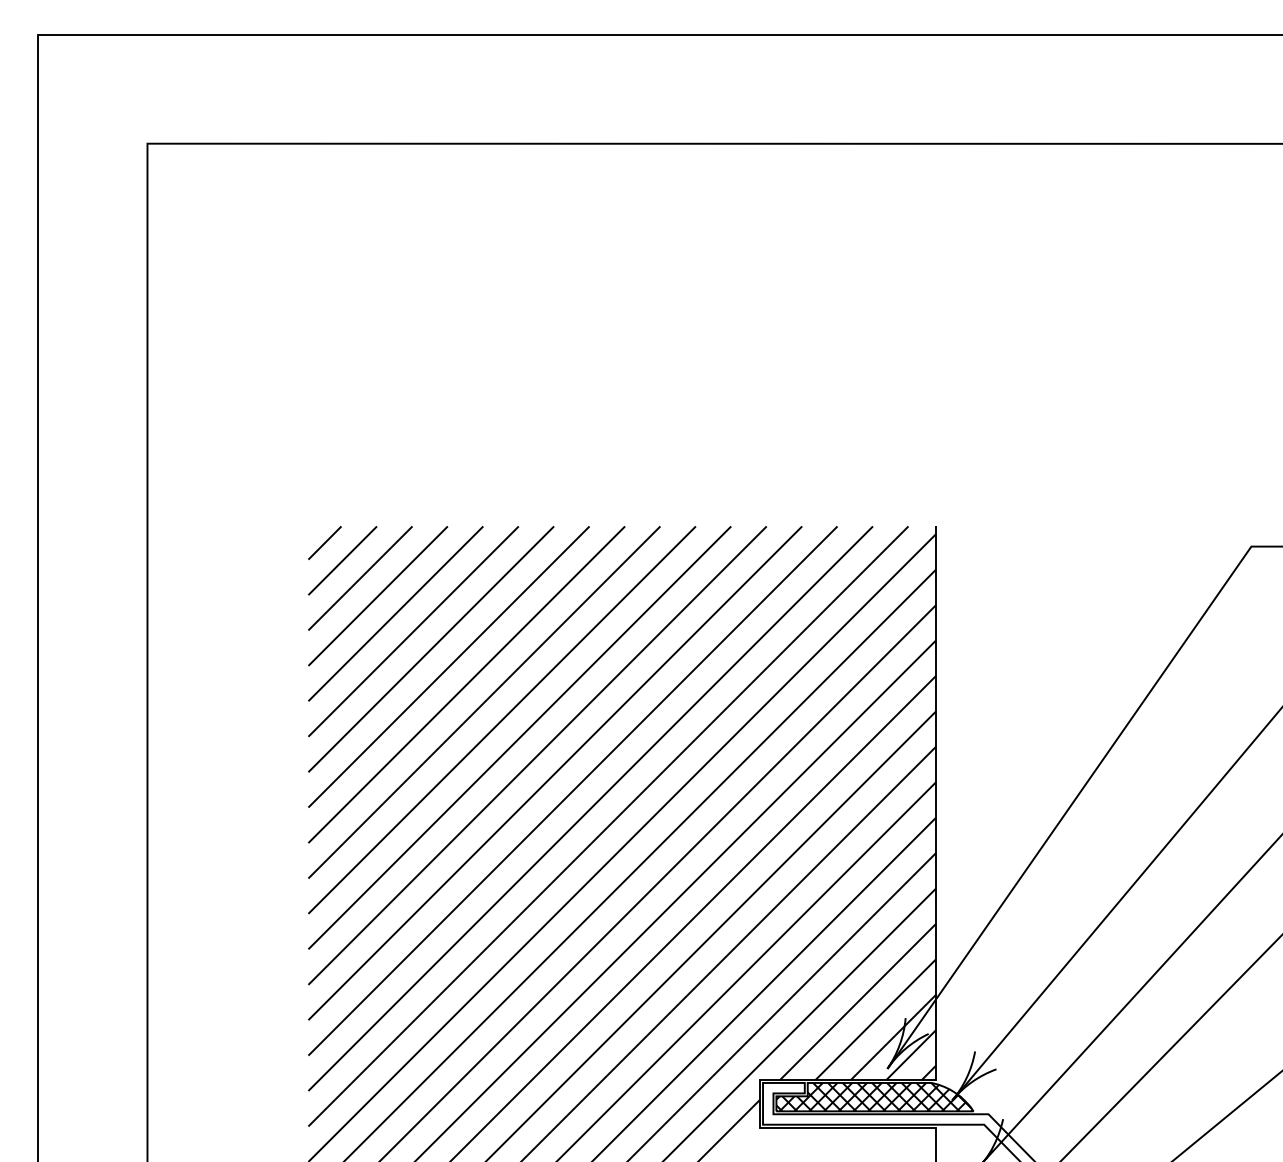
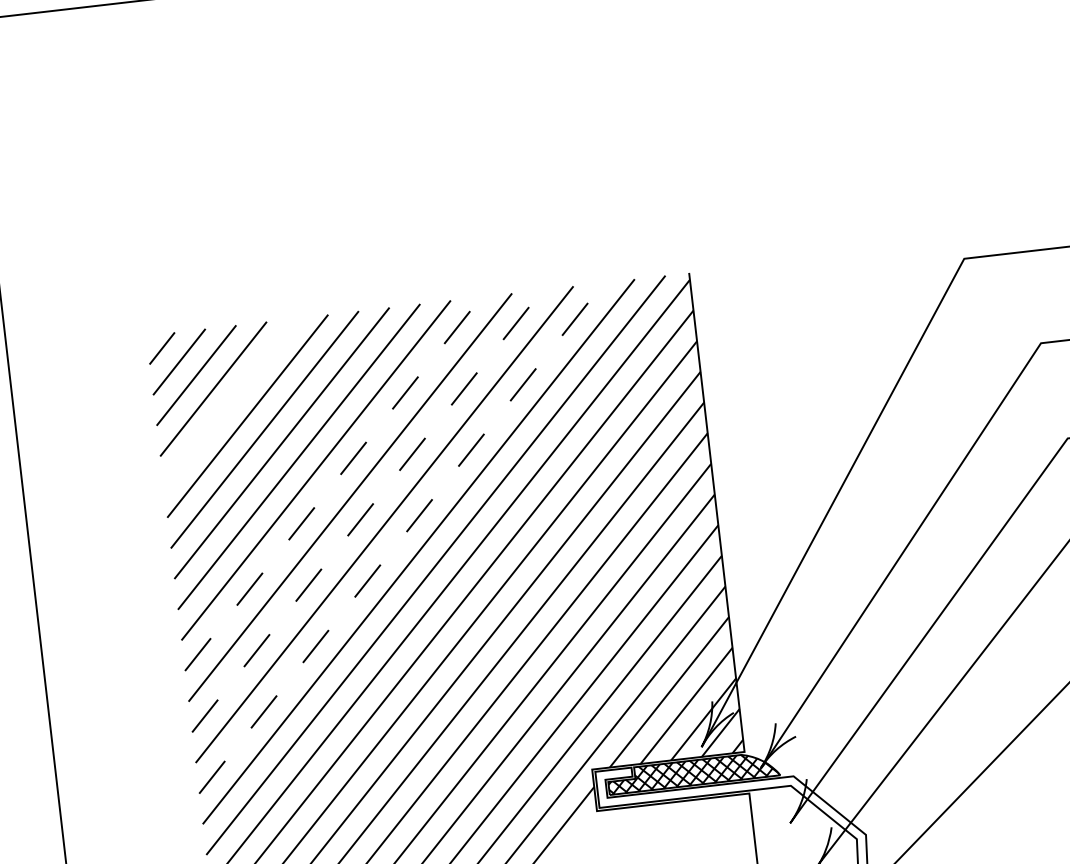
line: (395, 613) -> (230, 402), removed
line: (502, 720) -> (333, 484), solid -> dashed
line: (537, 755) -> (367, 511), solid -> dashed
line: (573, 790) -> (402, 537), solid -> dashed

